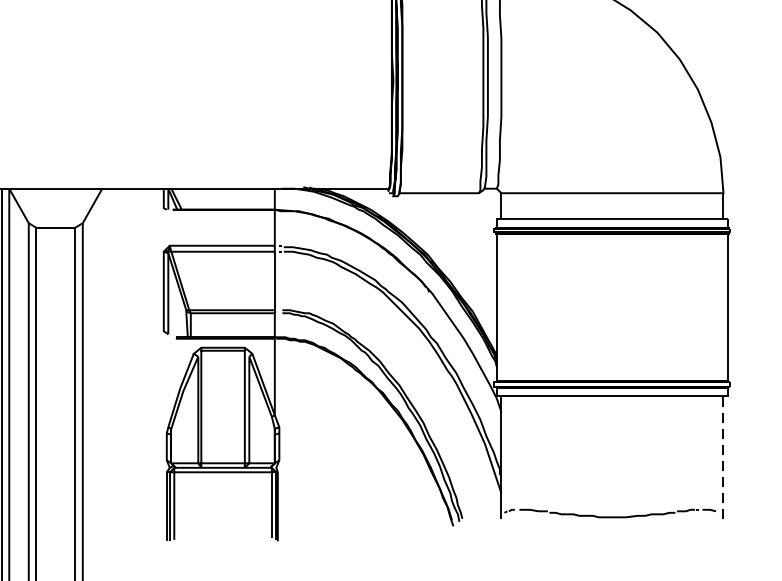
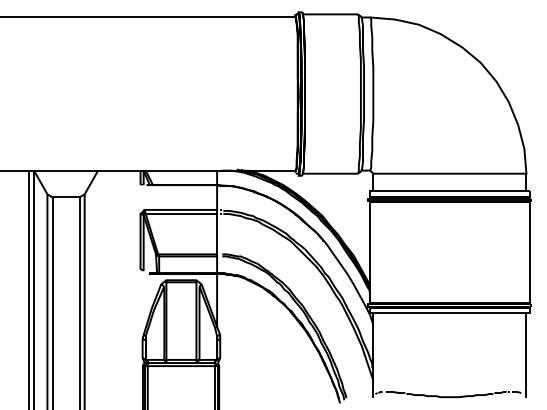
line: (723, 456) -> (526, 355), dashed -> solid

